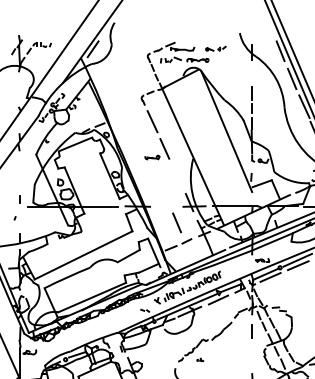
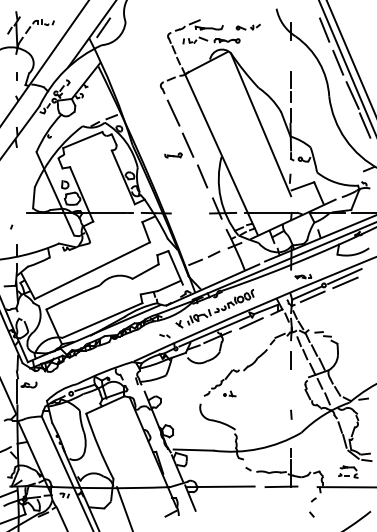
line: (19, 199) -> (16, 76), moved
line: (177, 222) -> (202, 176), moved
part: (199, 359) -> (229, 393), size x1.67

